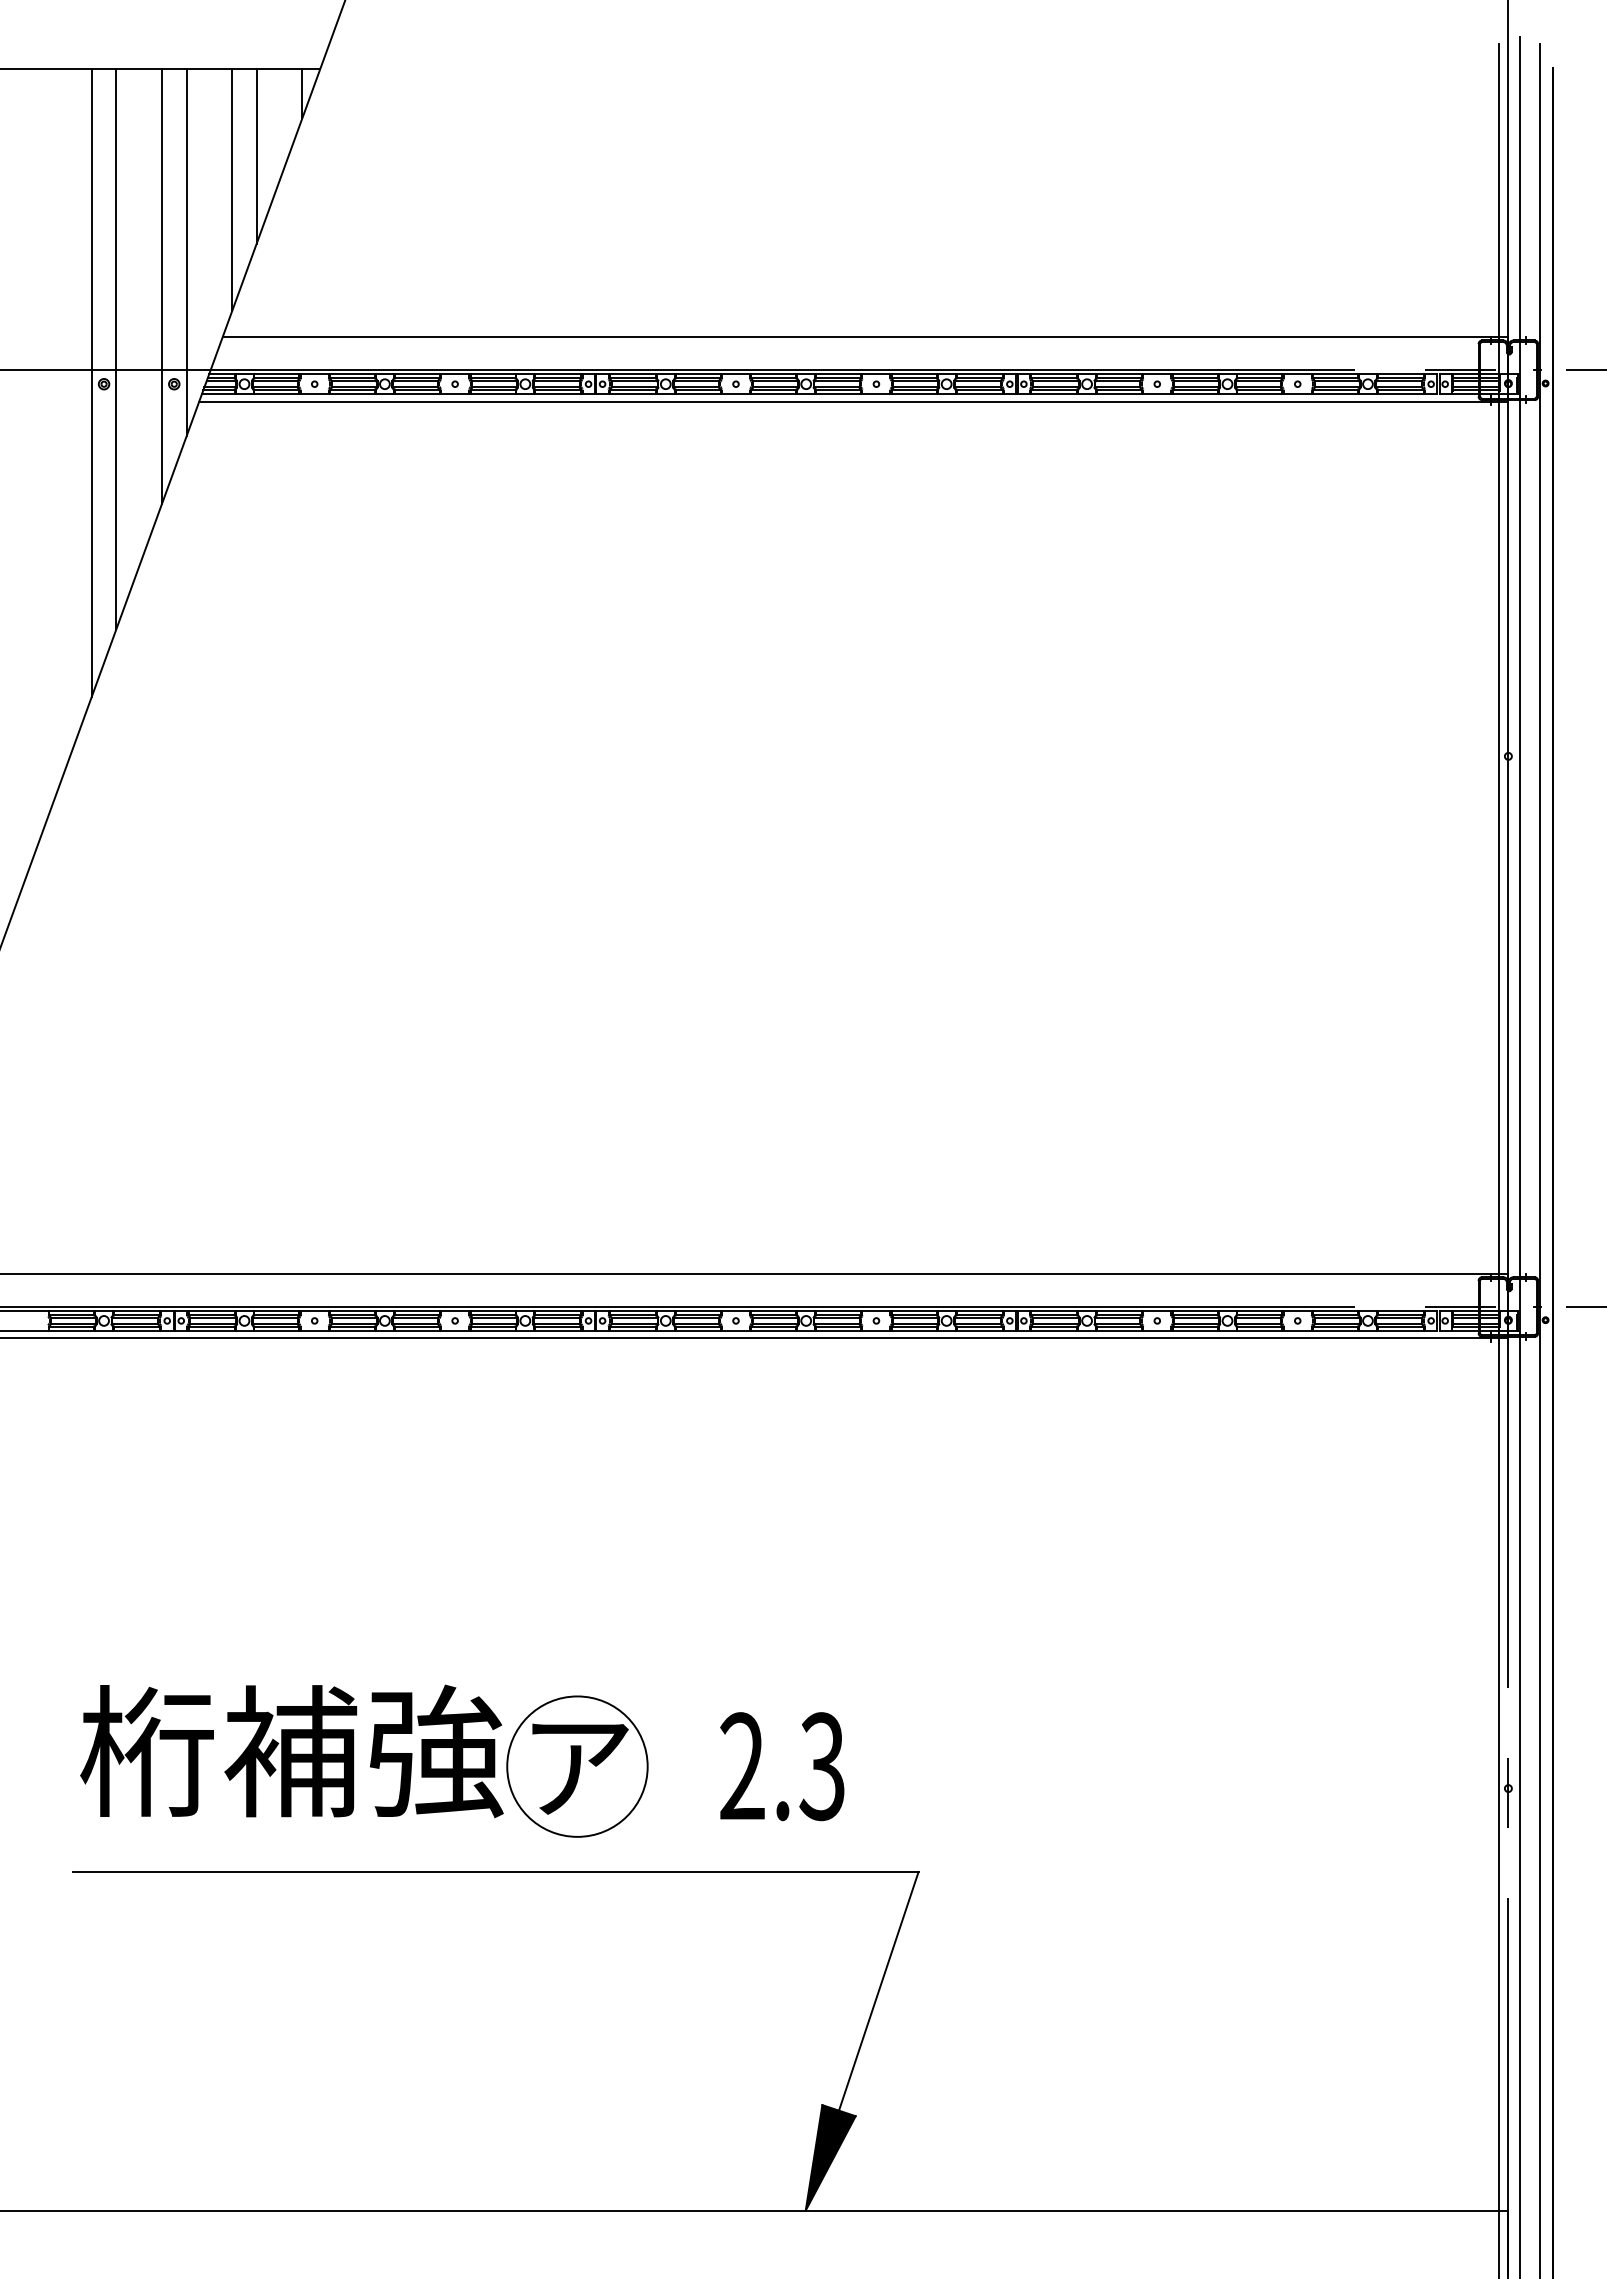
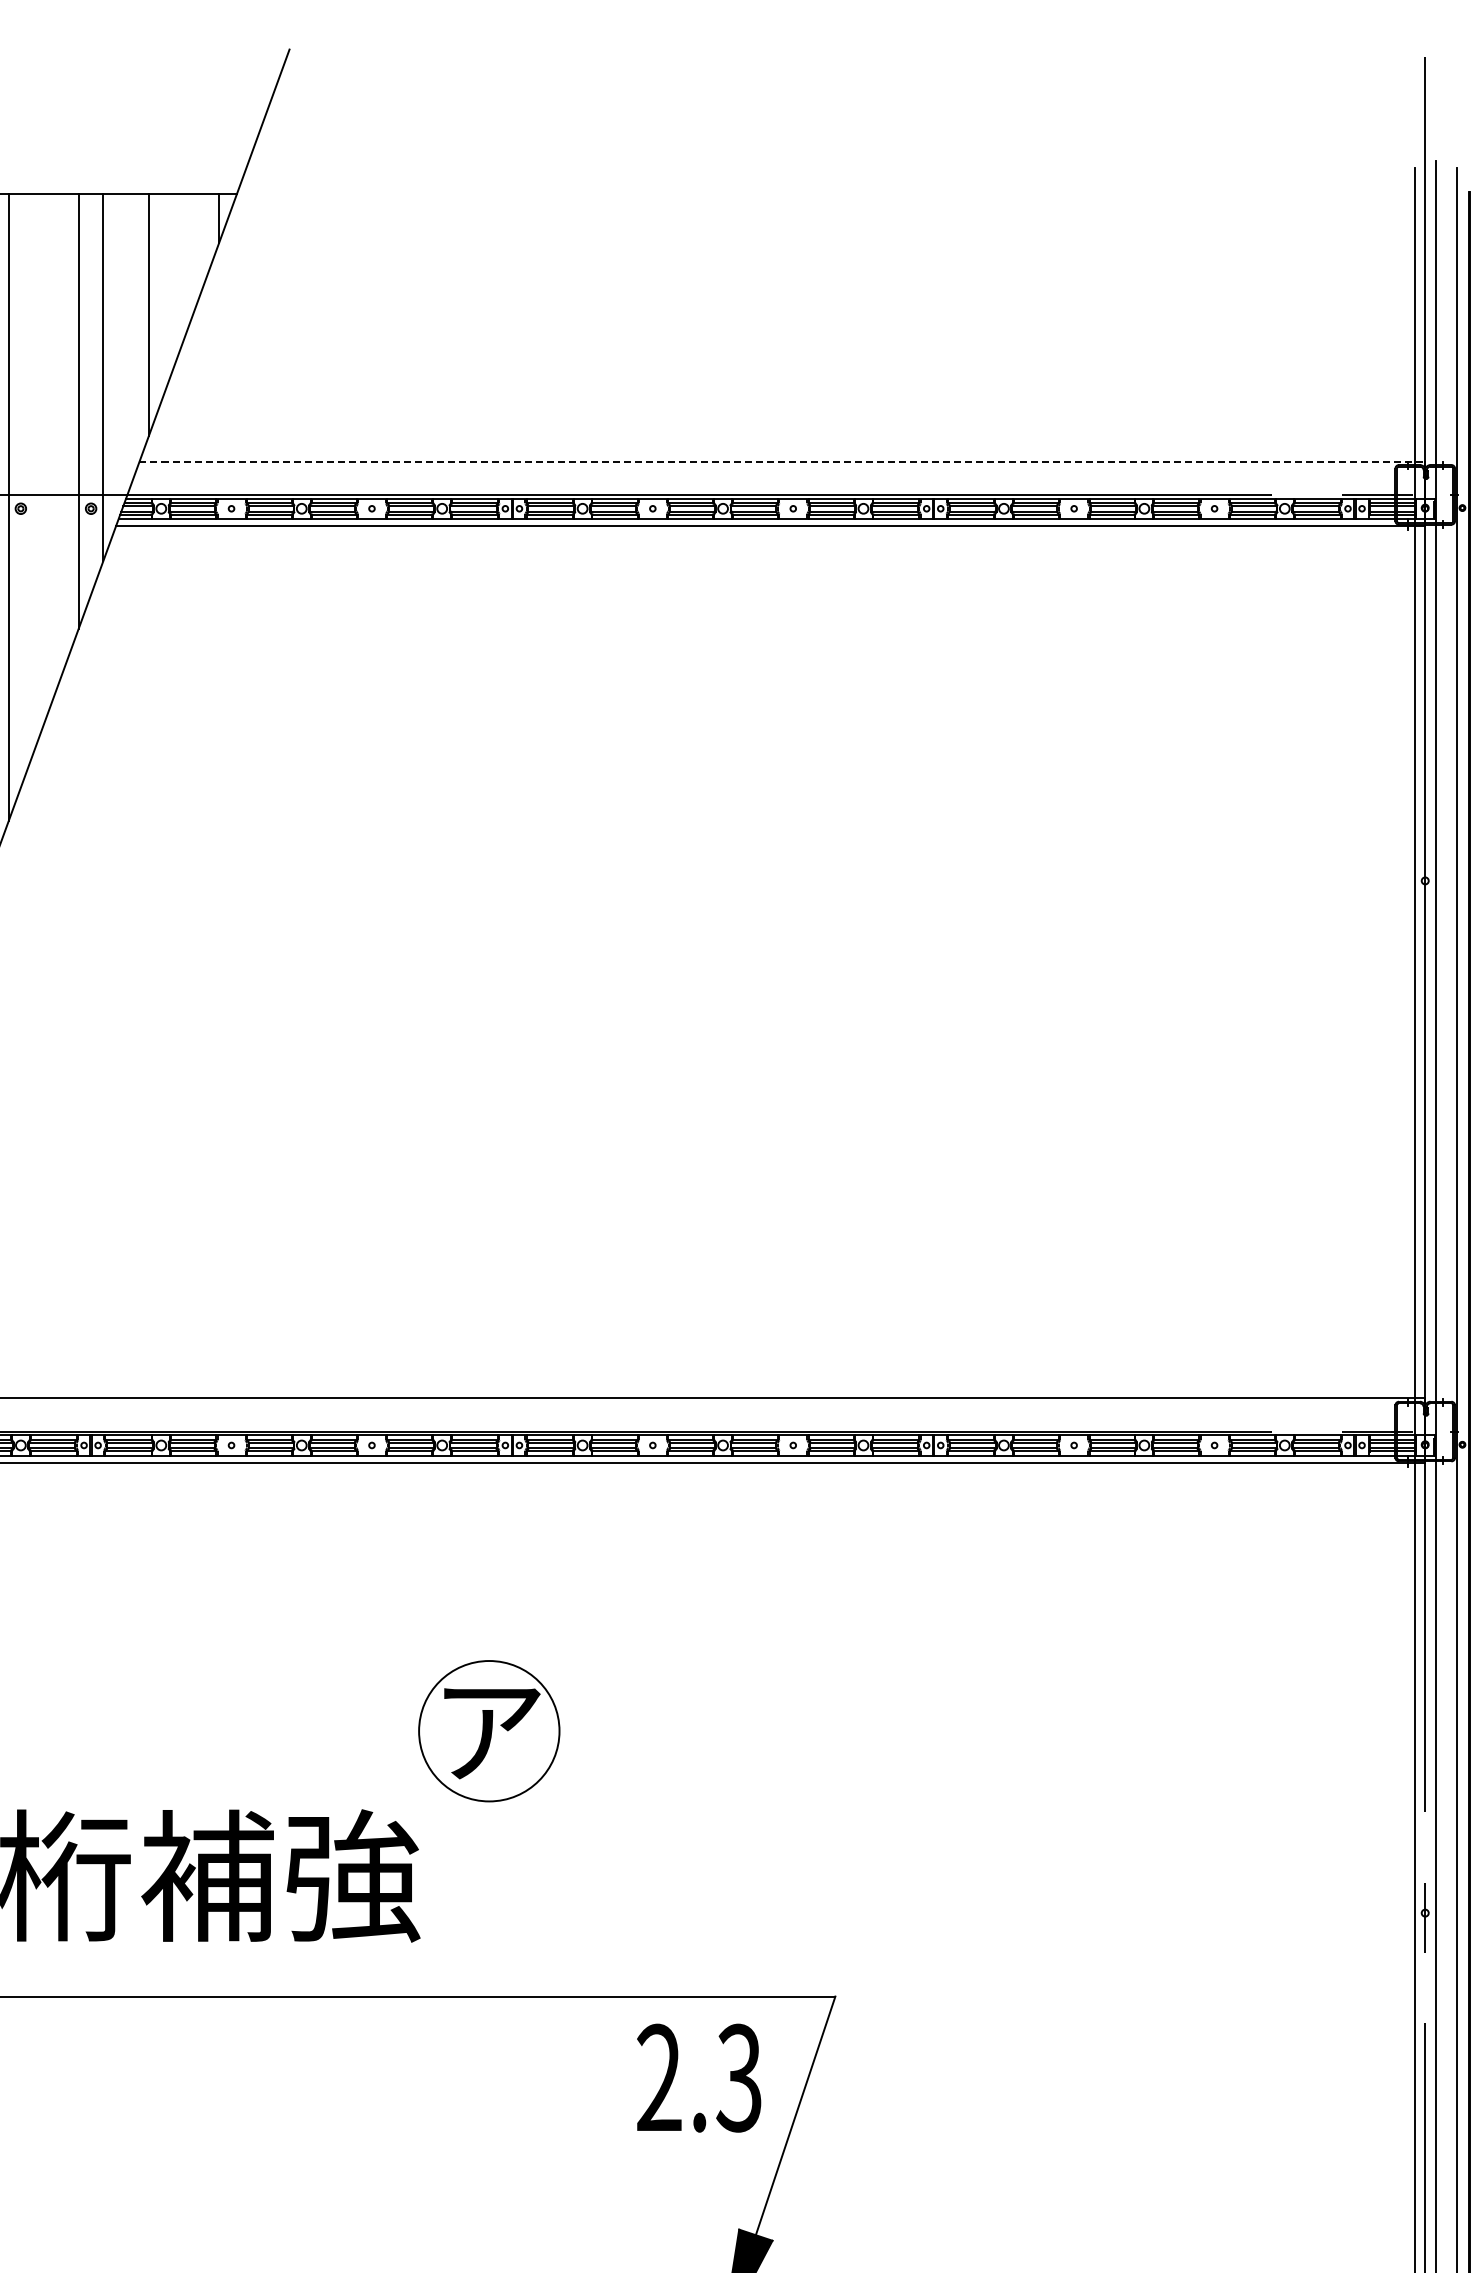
line: (256, 156) -> (173, 281), removed
line: (865, 337) -> (782, 462), solid -> dashed
line: (116, 349) -> (33, 474), removed
part: (577, 1766) -> (489, 1731), moved
text: (782, 1766) -> (699, 2078), moved

